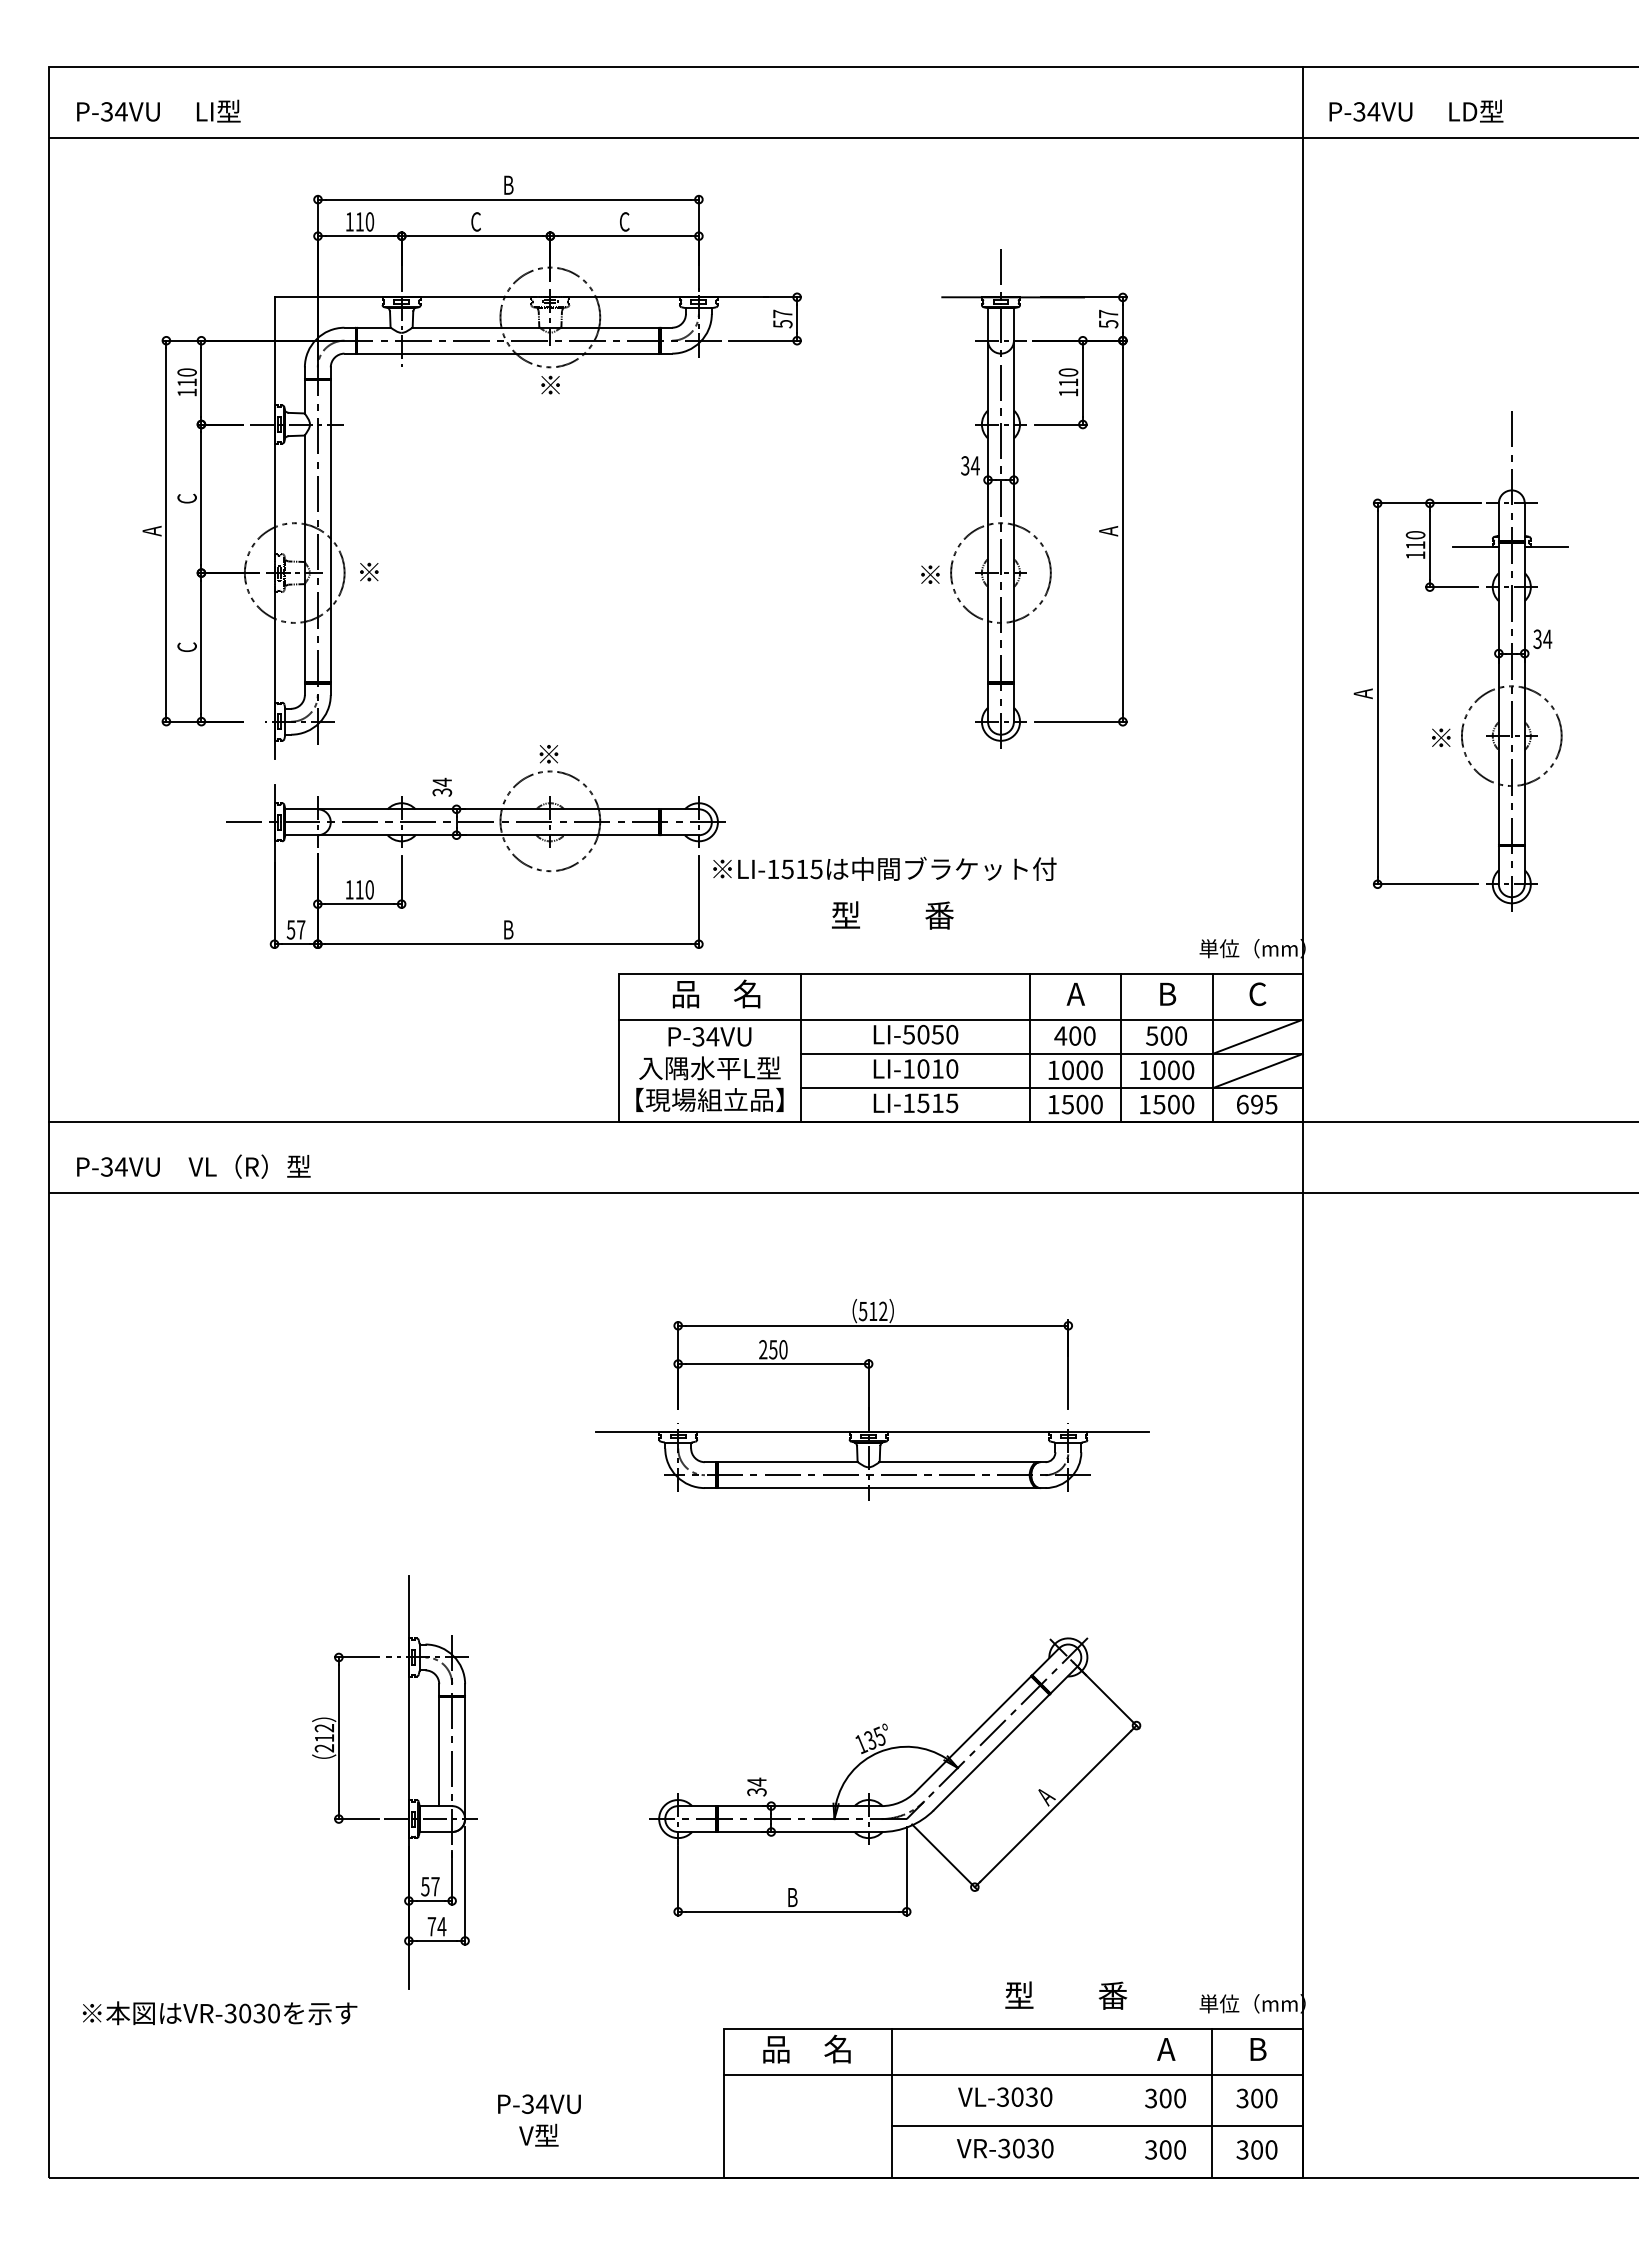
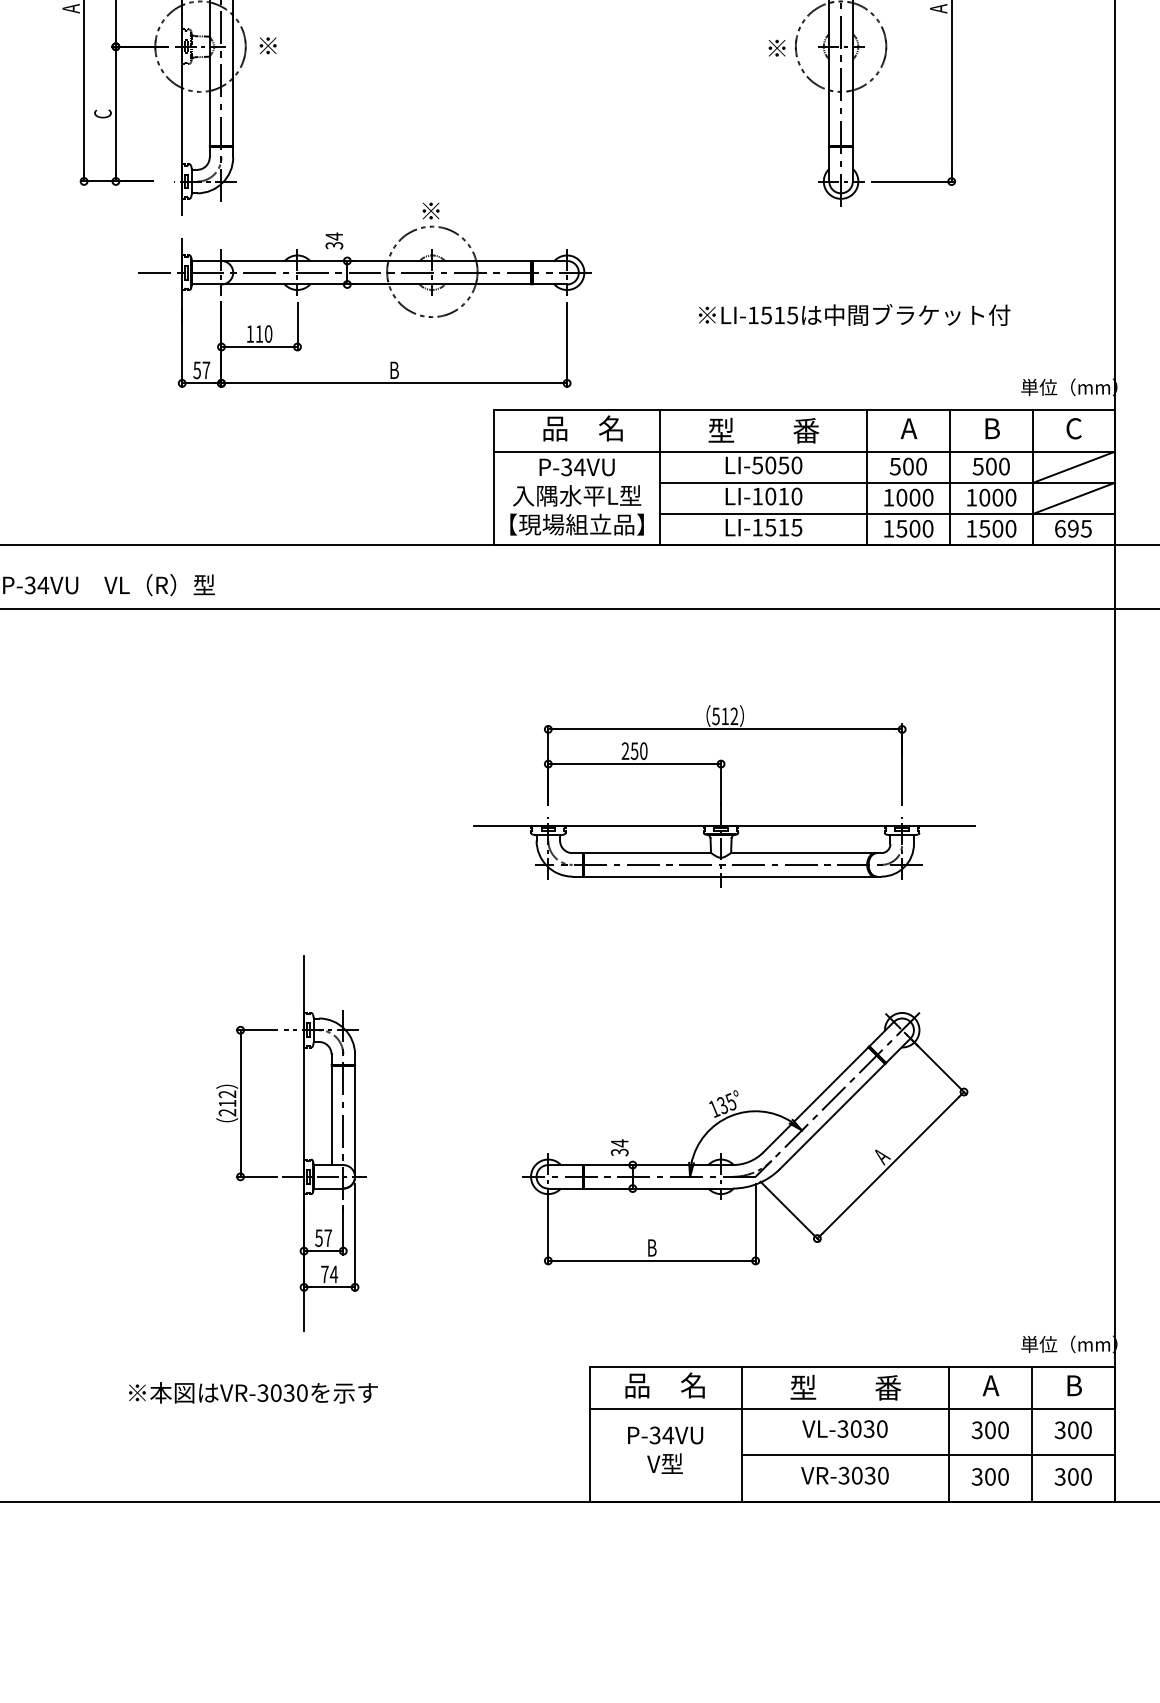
text: (884, 868) -> (854, 314), moved
text: (892, 915) -> (763, 430), moved
text: (1060, 1035) -> (895, 466), 400 -> 500
text: (1066, 1995) -> (846, 1387), moved
text: (220, 2013) -> (253, 1393), moved
line: (1120, 2103) -> (949, 1434), added
text: (539, 2120) -> (665, 1450), moved

